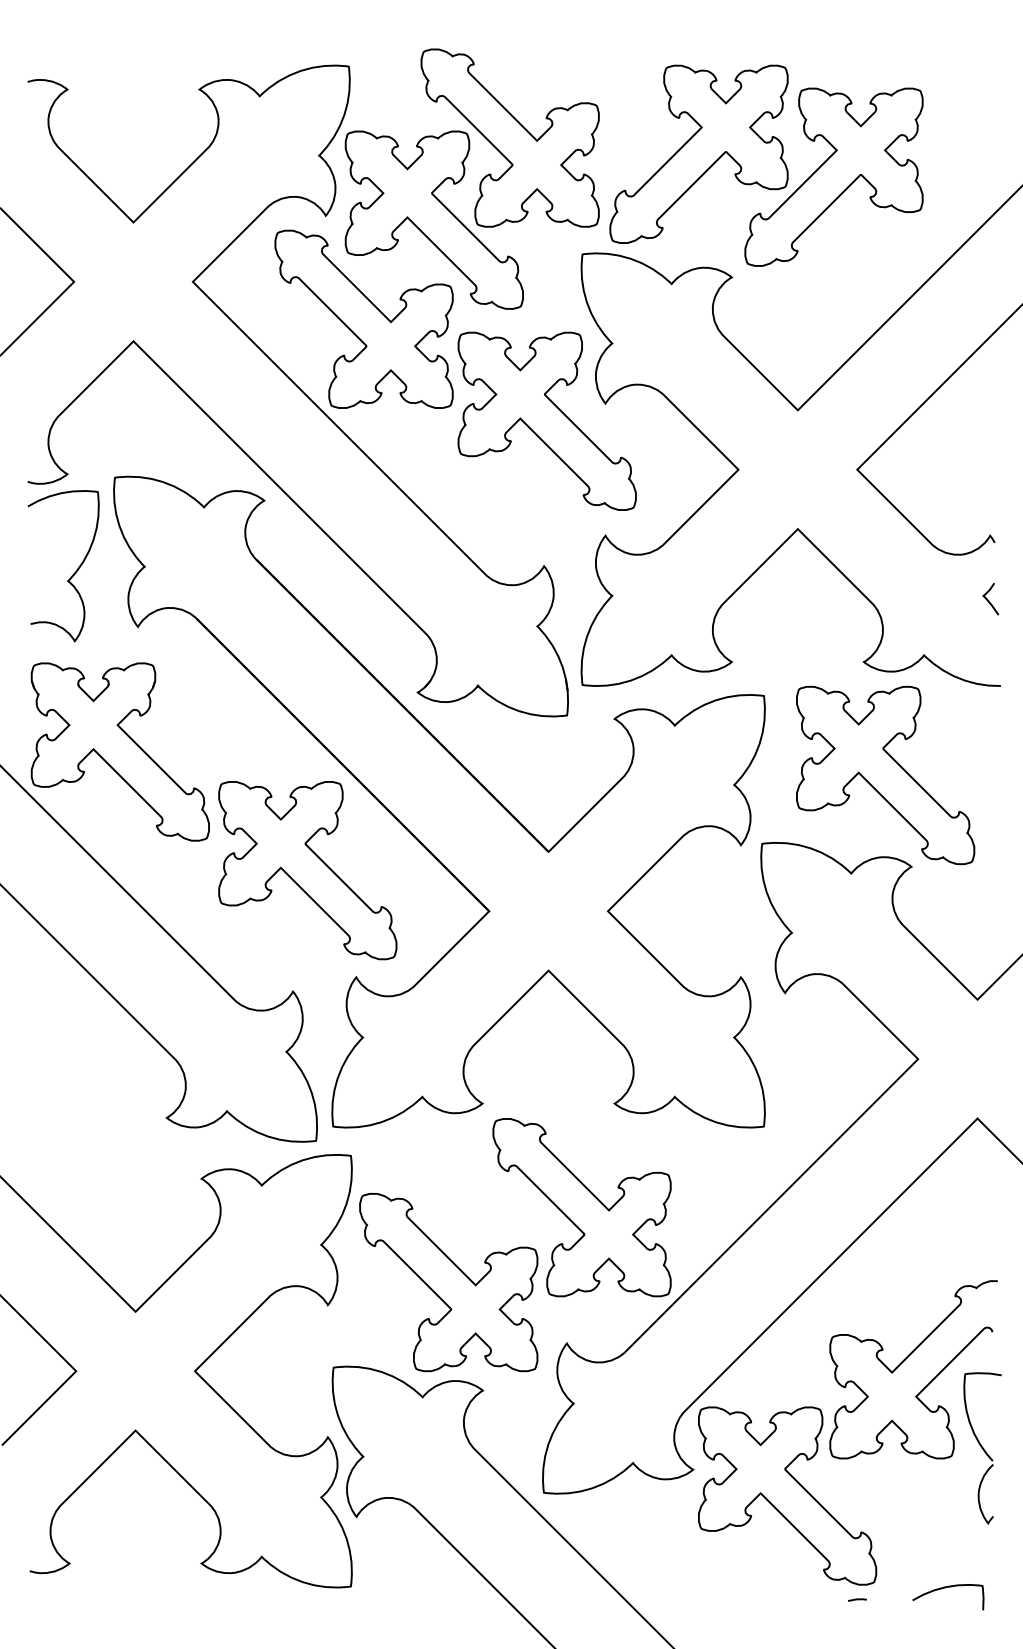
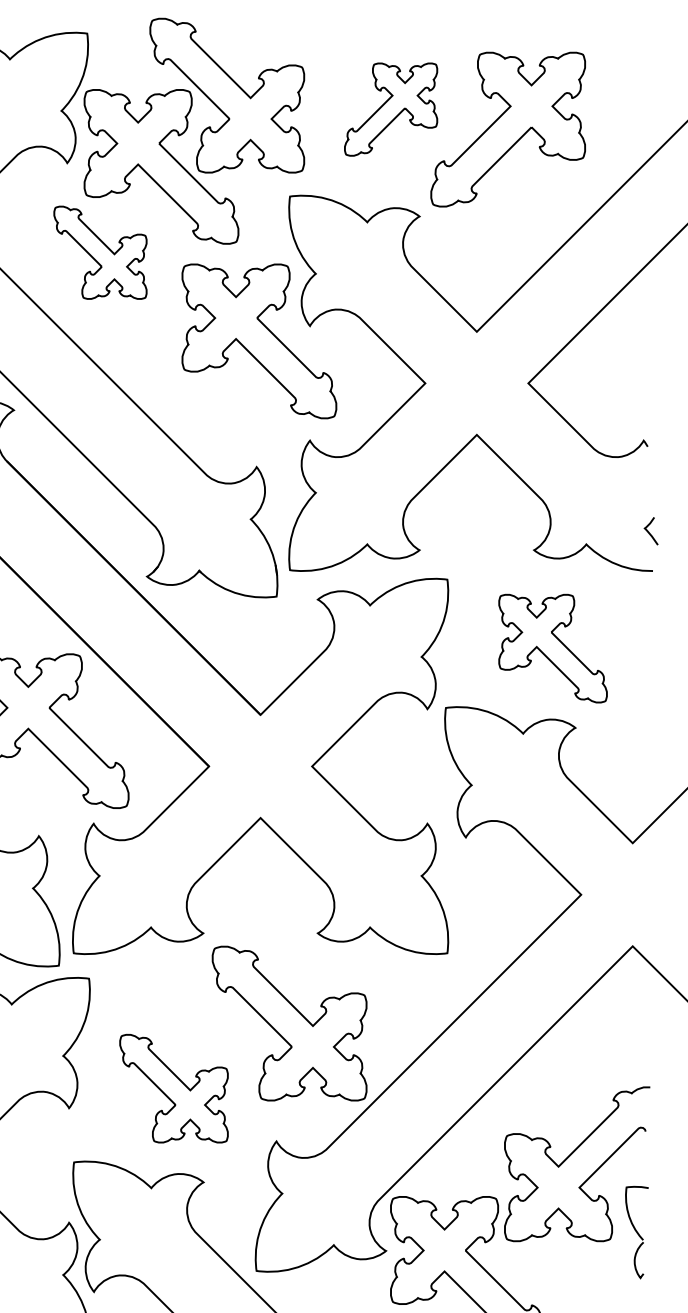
part: (698, 153) -> (390, 109), size x0.6
part: (363, 318) -> (99, 252), size x0.6
curve: (988, 599) -> (649, 531), moved
part: (885, 775) -> (552, 648), size x0.7
part: (448, 1282) -> (173, 1088), size x0.7
part: (982, 1448) -> (637, 1232), size x0.7

